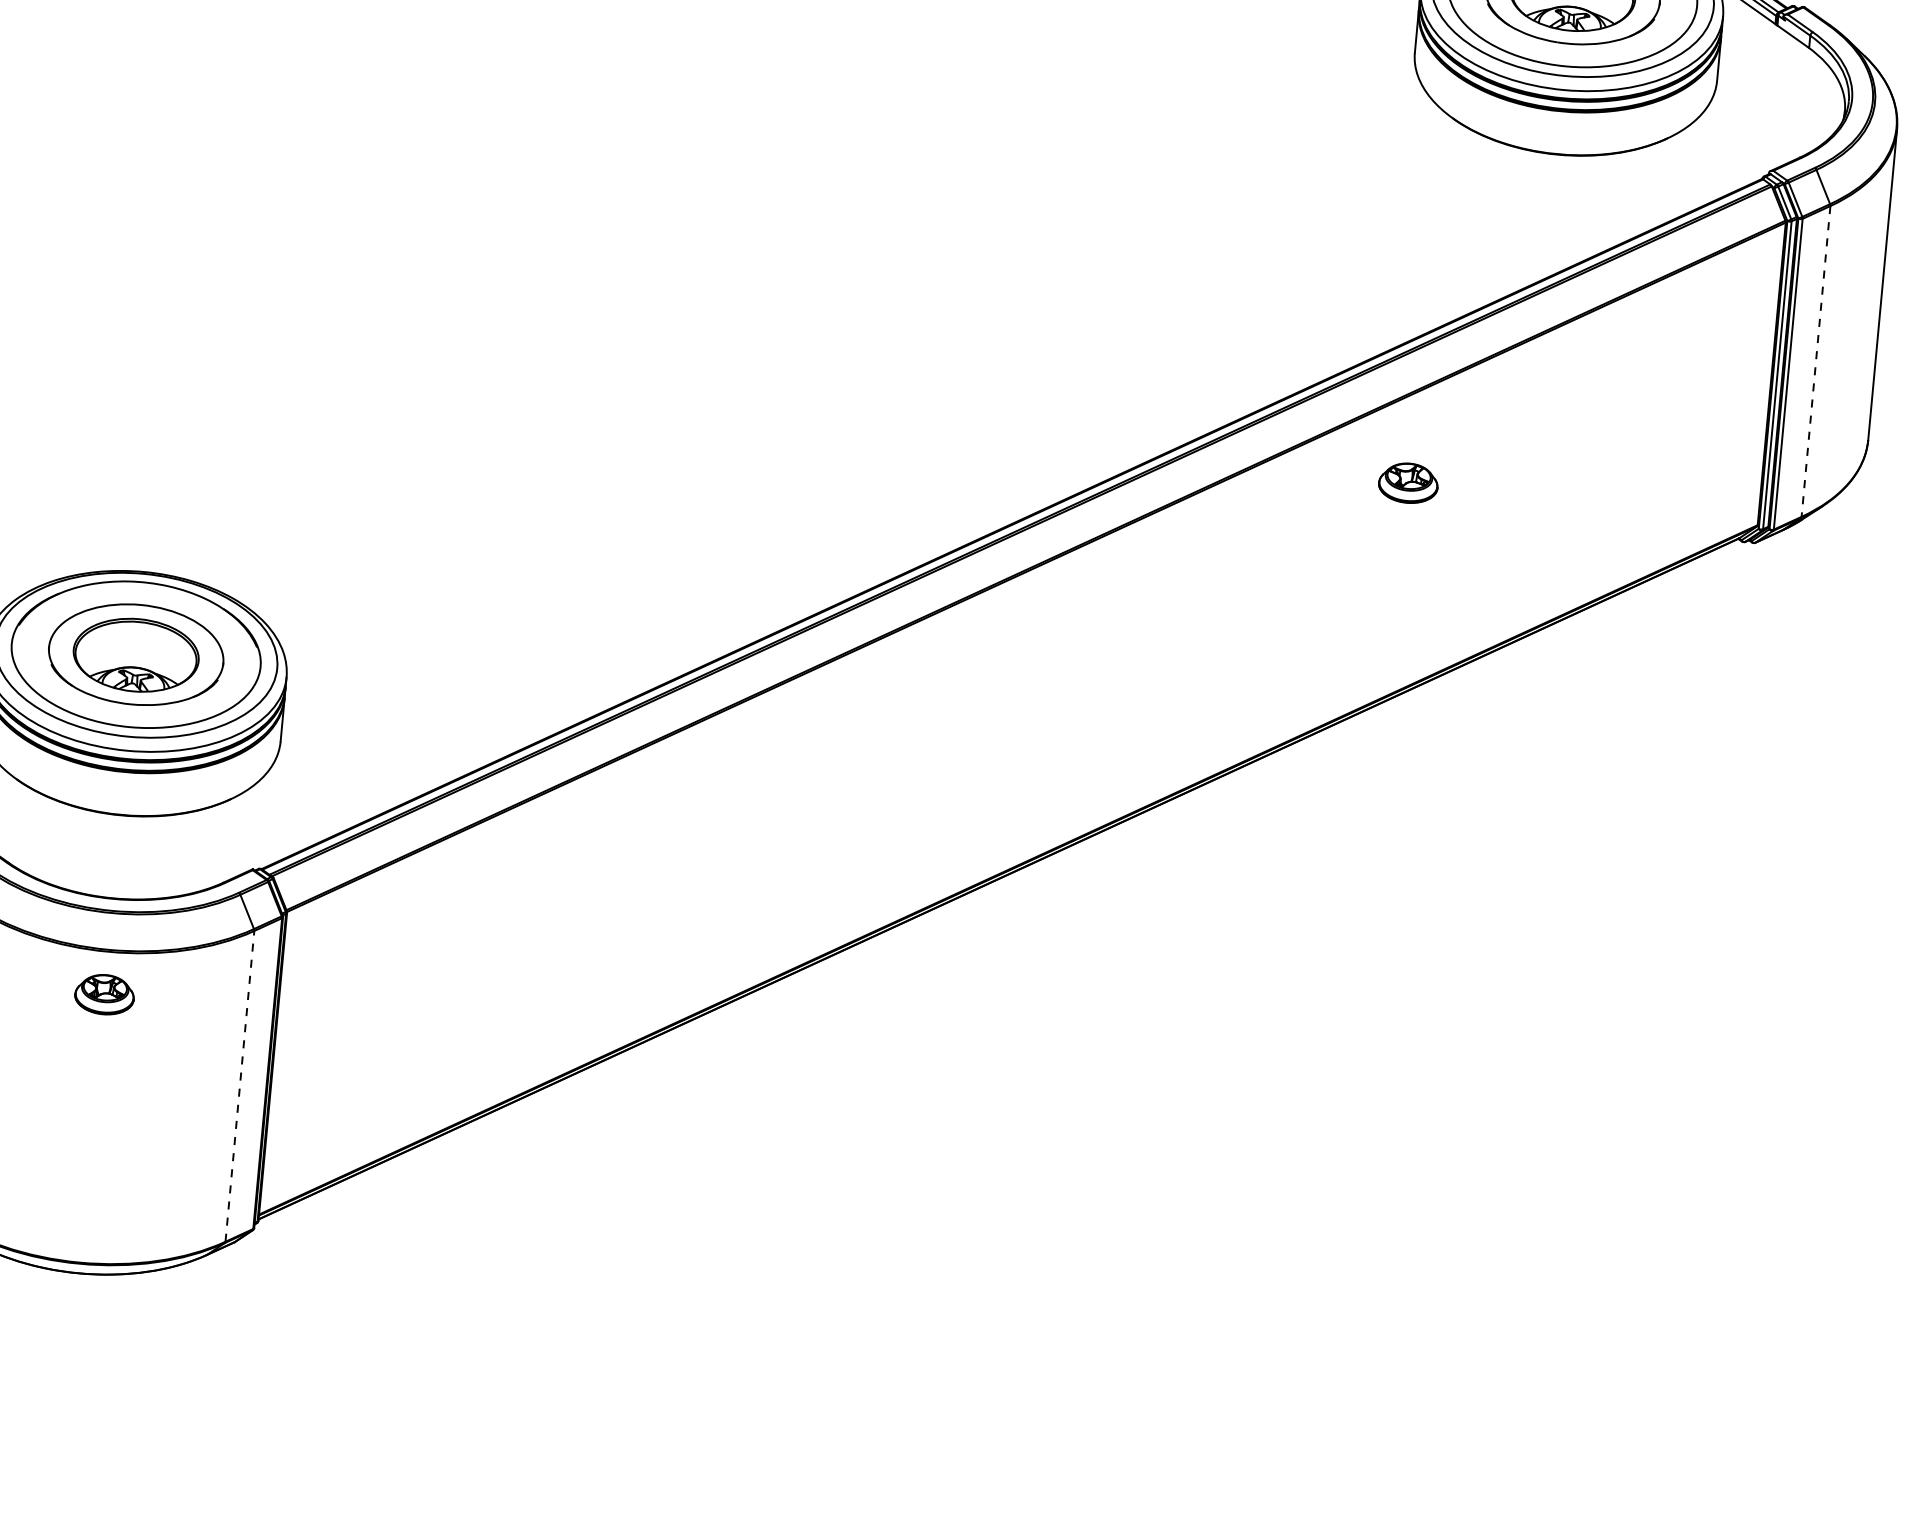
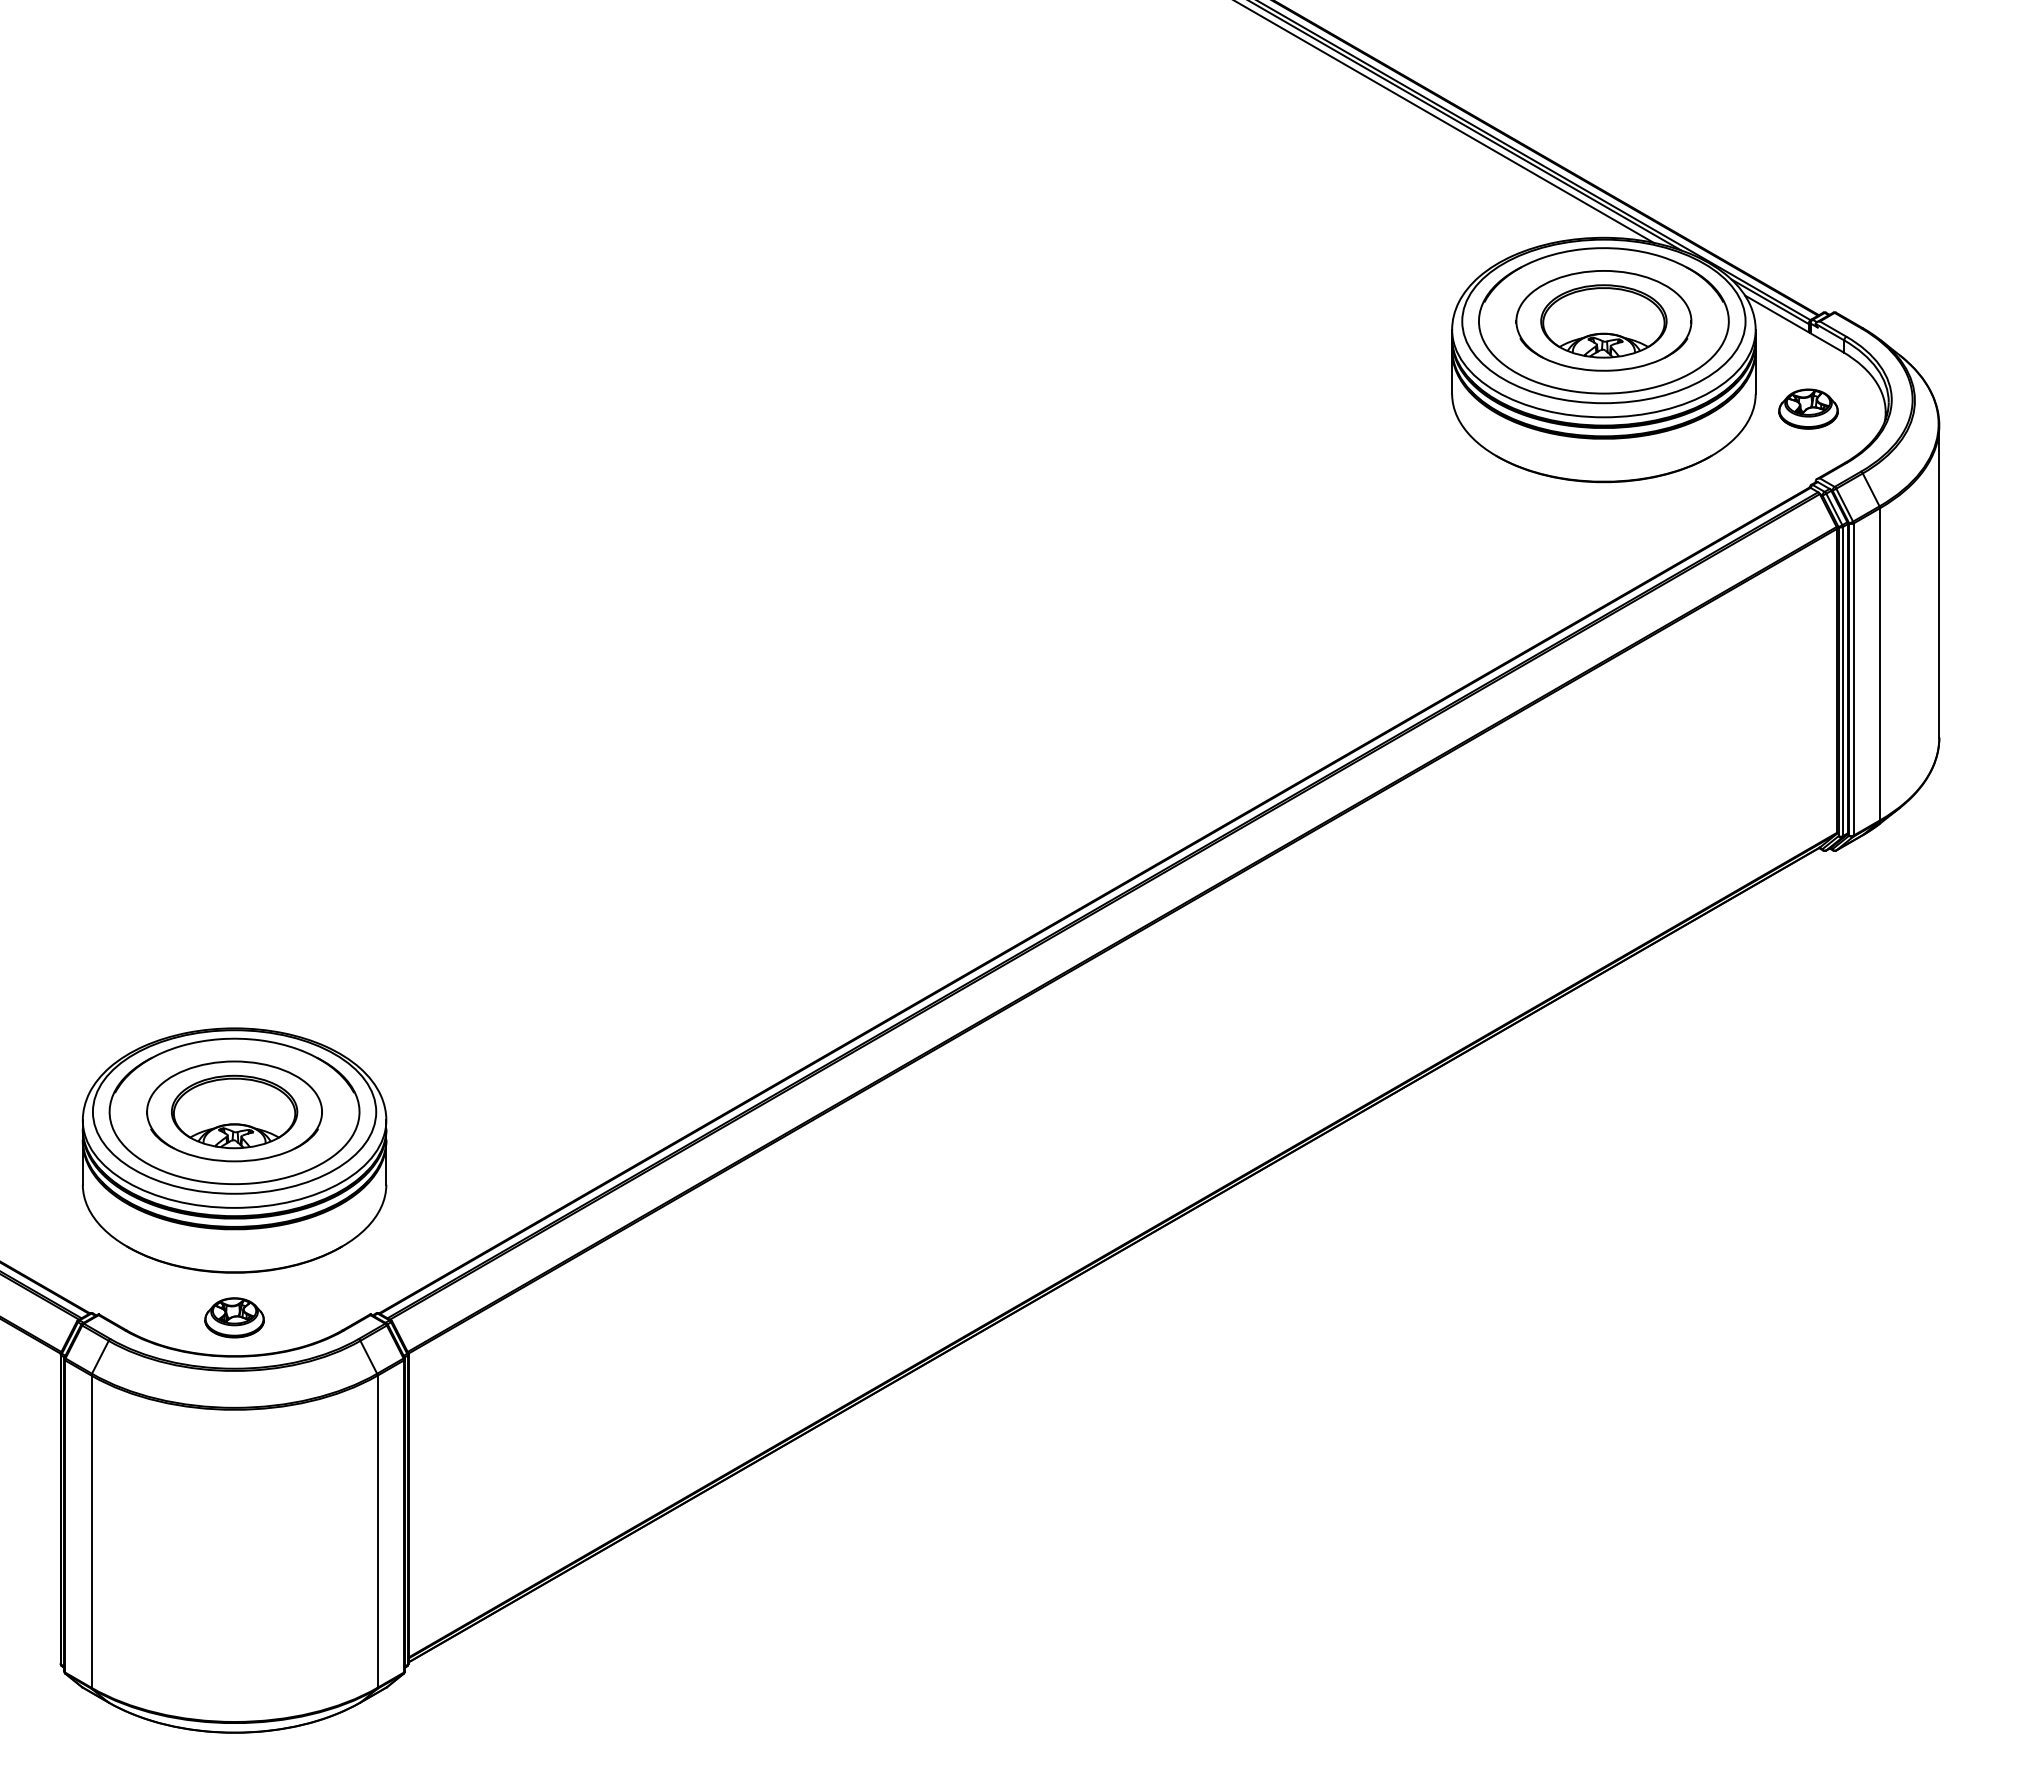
line: (1816, 361) -> (1880, 664), dashed -> solid
part: (1408, 482) -> (1808, 408), moved
part: (104, 994) -> (234, 1317), moved
line: (239, 1086) -> (377, 1531), dashed -> solid

